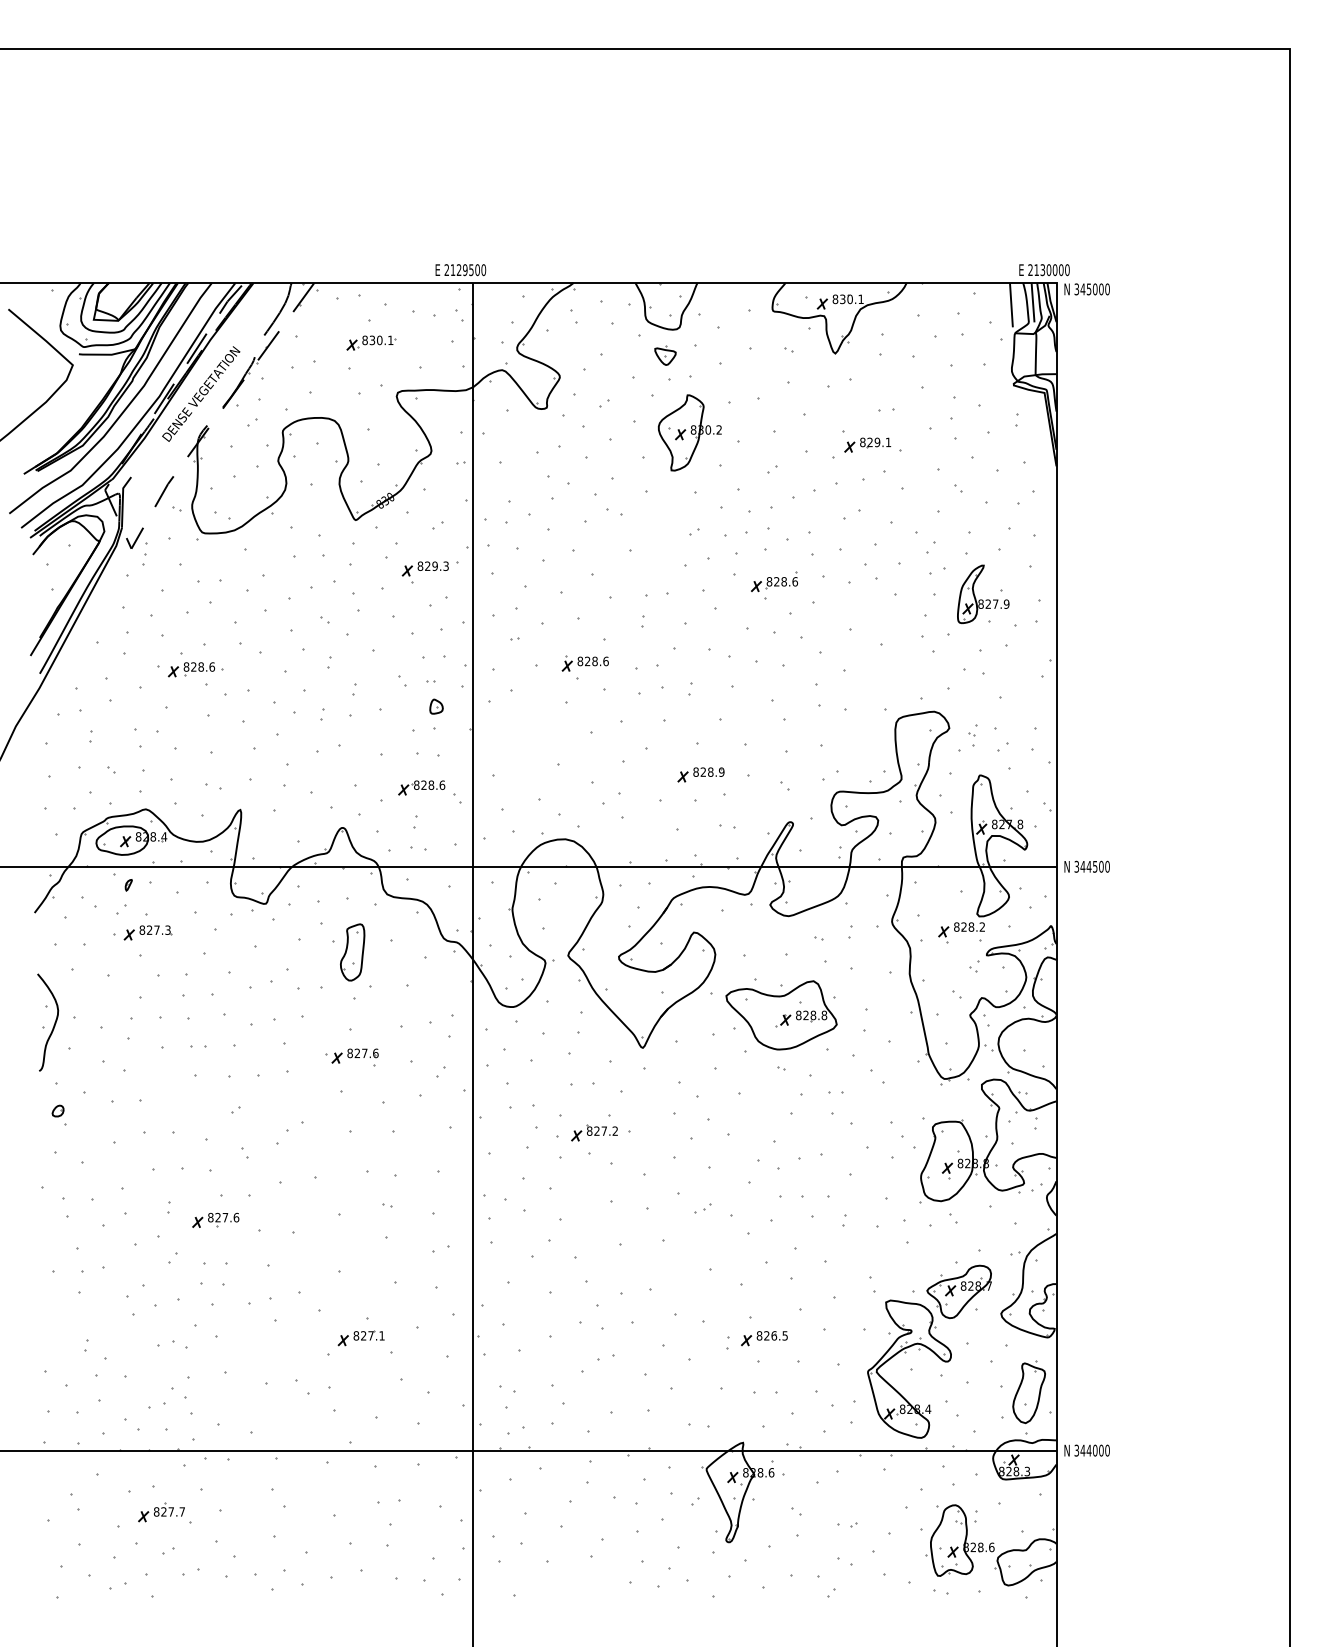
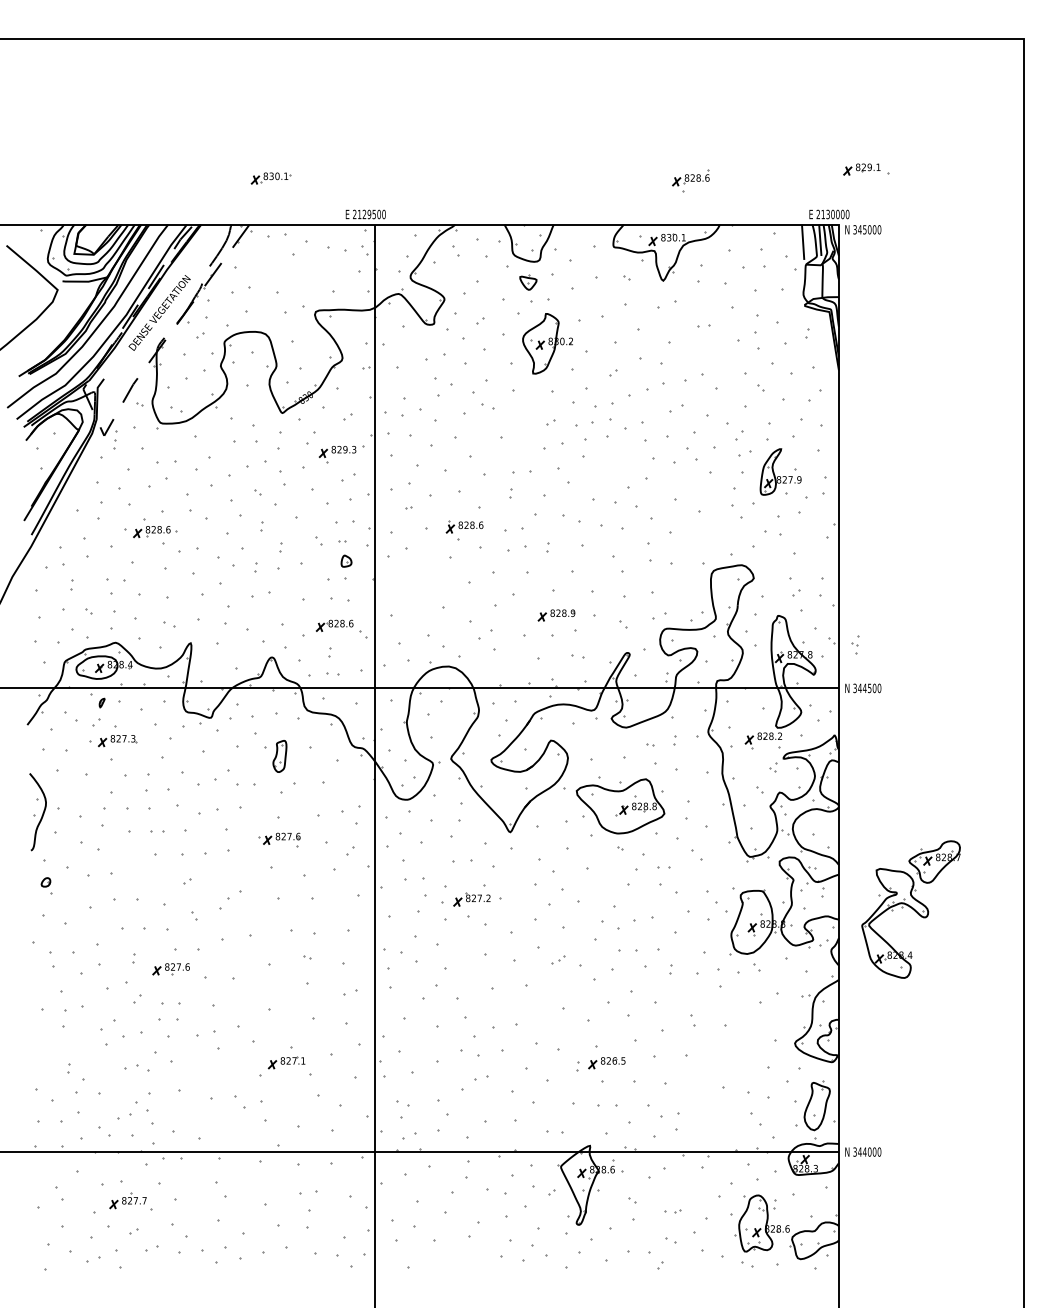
part: (371, 343) -> (270, 178), moved
part: (873, 445) -> (866, 169), moved
part: (773, 584) -> (690, 180), moved
part: (972, 734) -> (855, 644), moved
part: (352, 952) -> (279, 756), size x0.7
part: (928, 1351) -> (910, 909), moved

